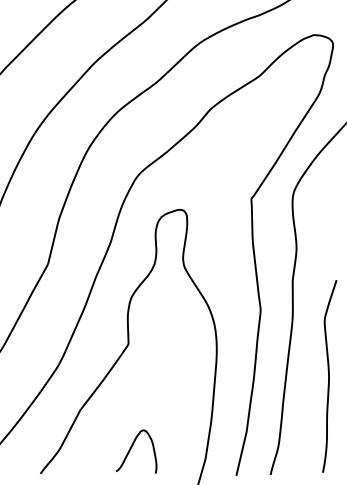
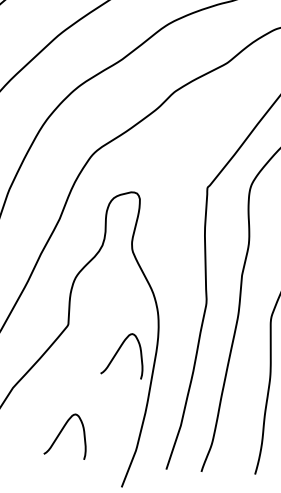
curve: (179, 366) -> (118, 352), added

